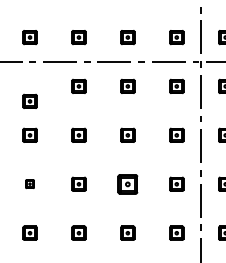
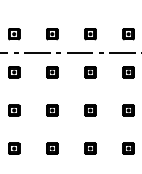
part: (29, 100) -> (13, 71), moved
part: (29, 183) -> (13, 148), size x1.67
part: (127, 183) -> (90, 148), size x0.71

